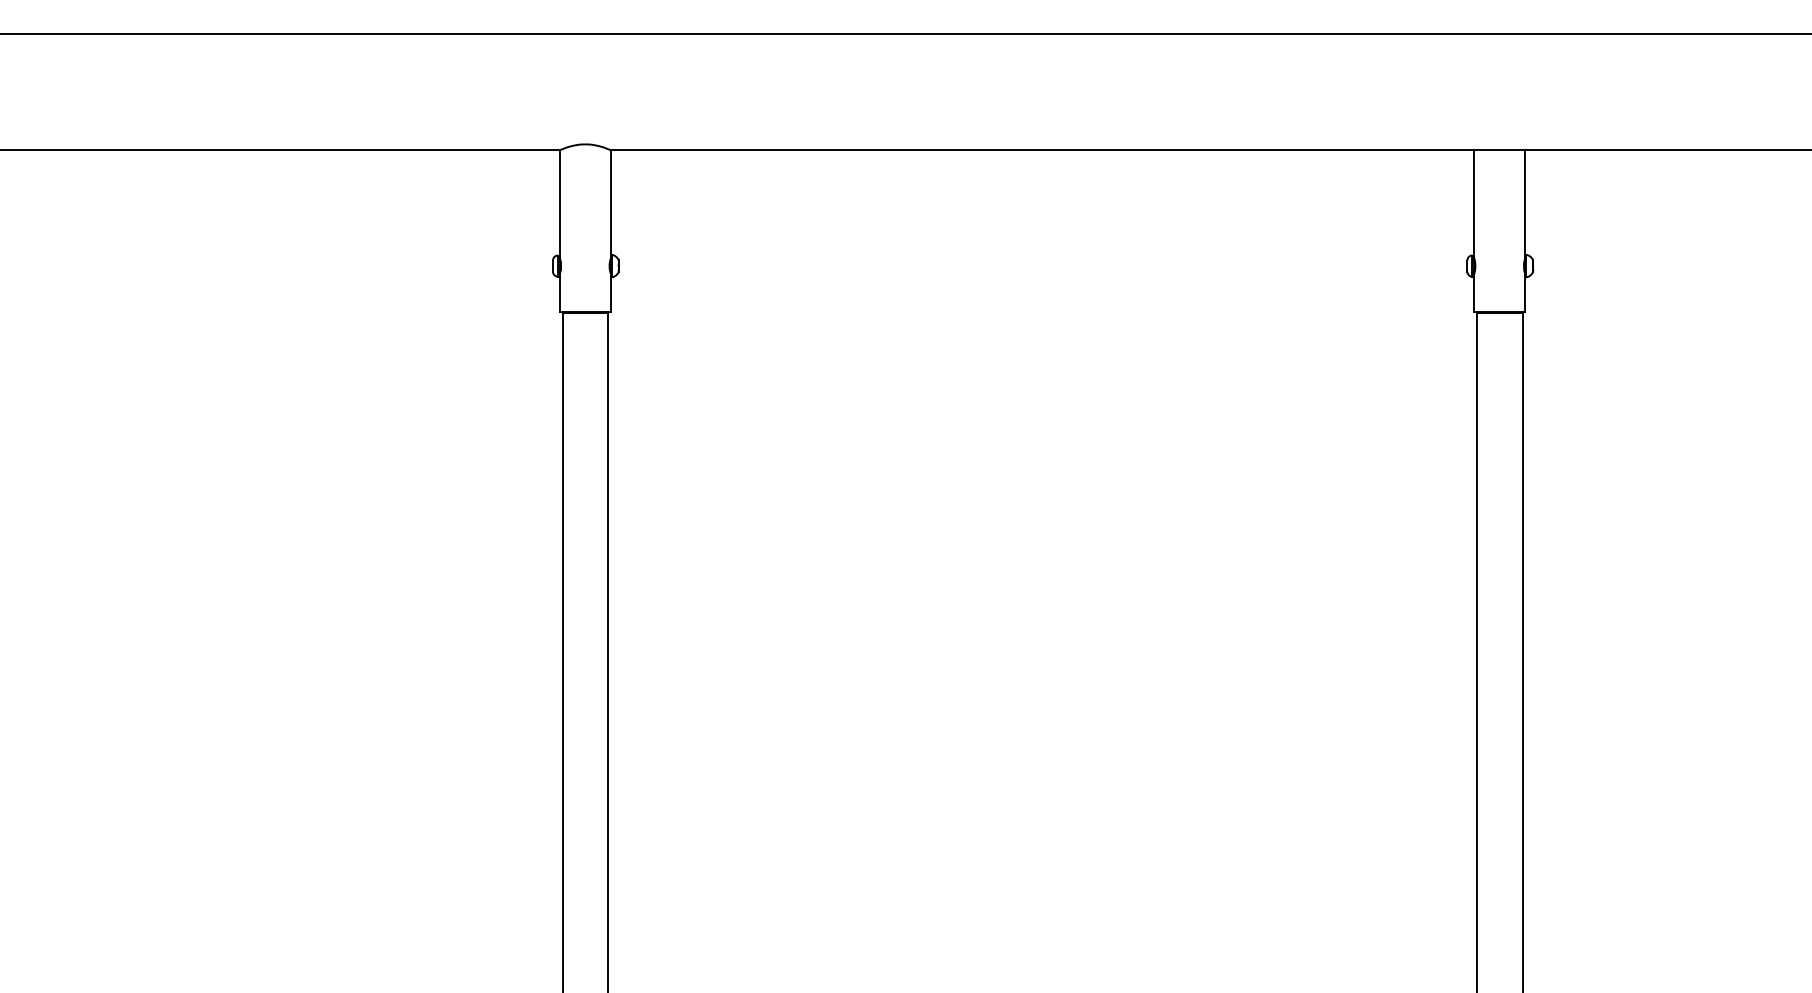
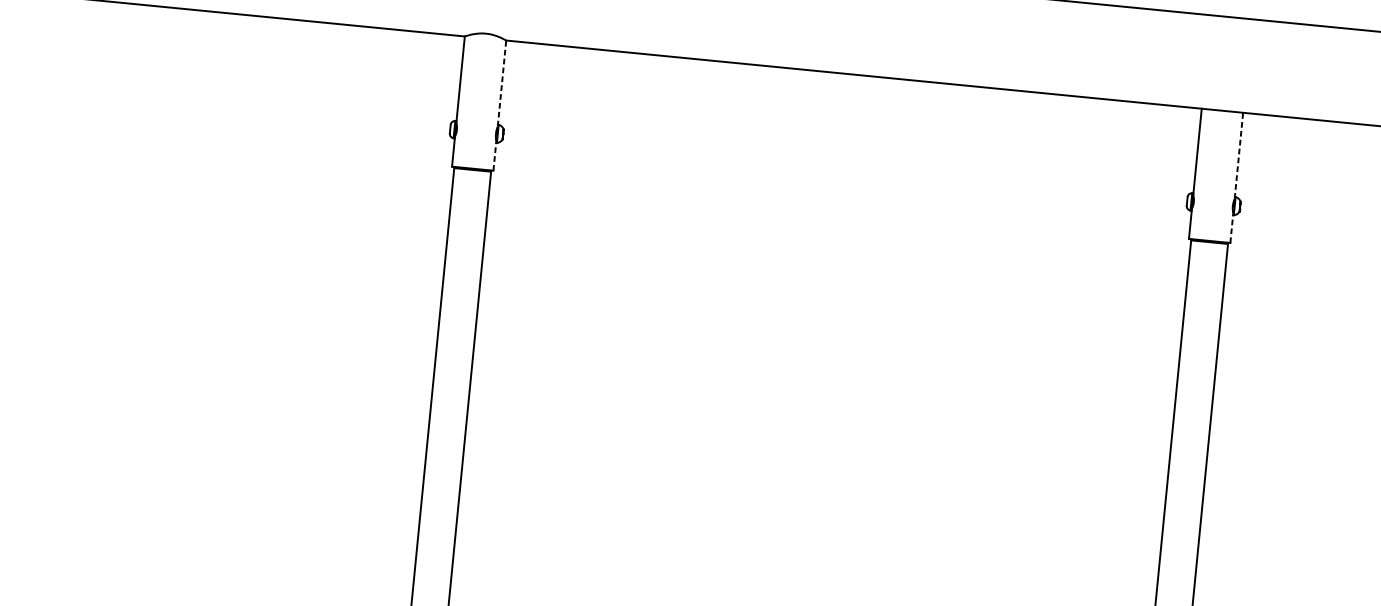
line: (610, 231) -> (499, 105), solid -> dashed
line: (1525, 231) -> (1236, 178), solid -> dashed

